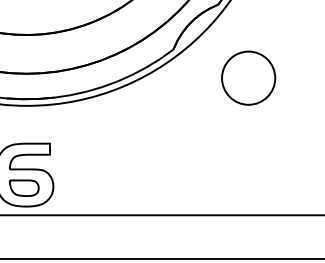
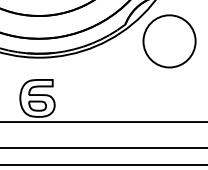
part: (248, 78) -> (169, 41), size x1.67

